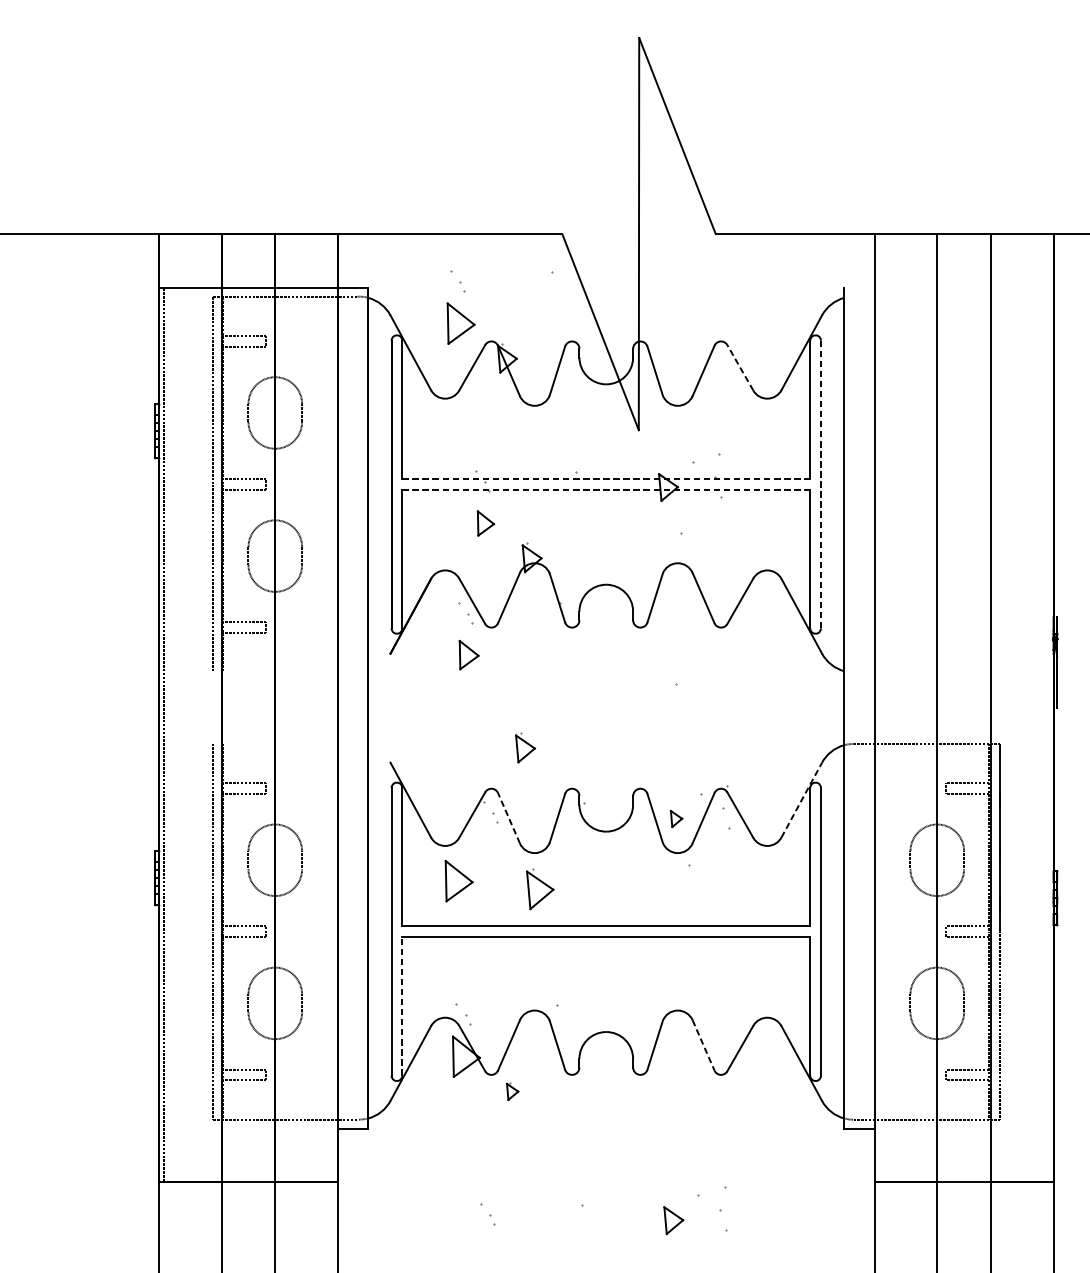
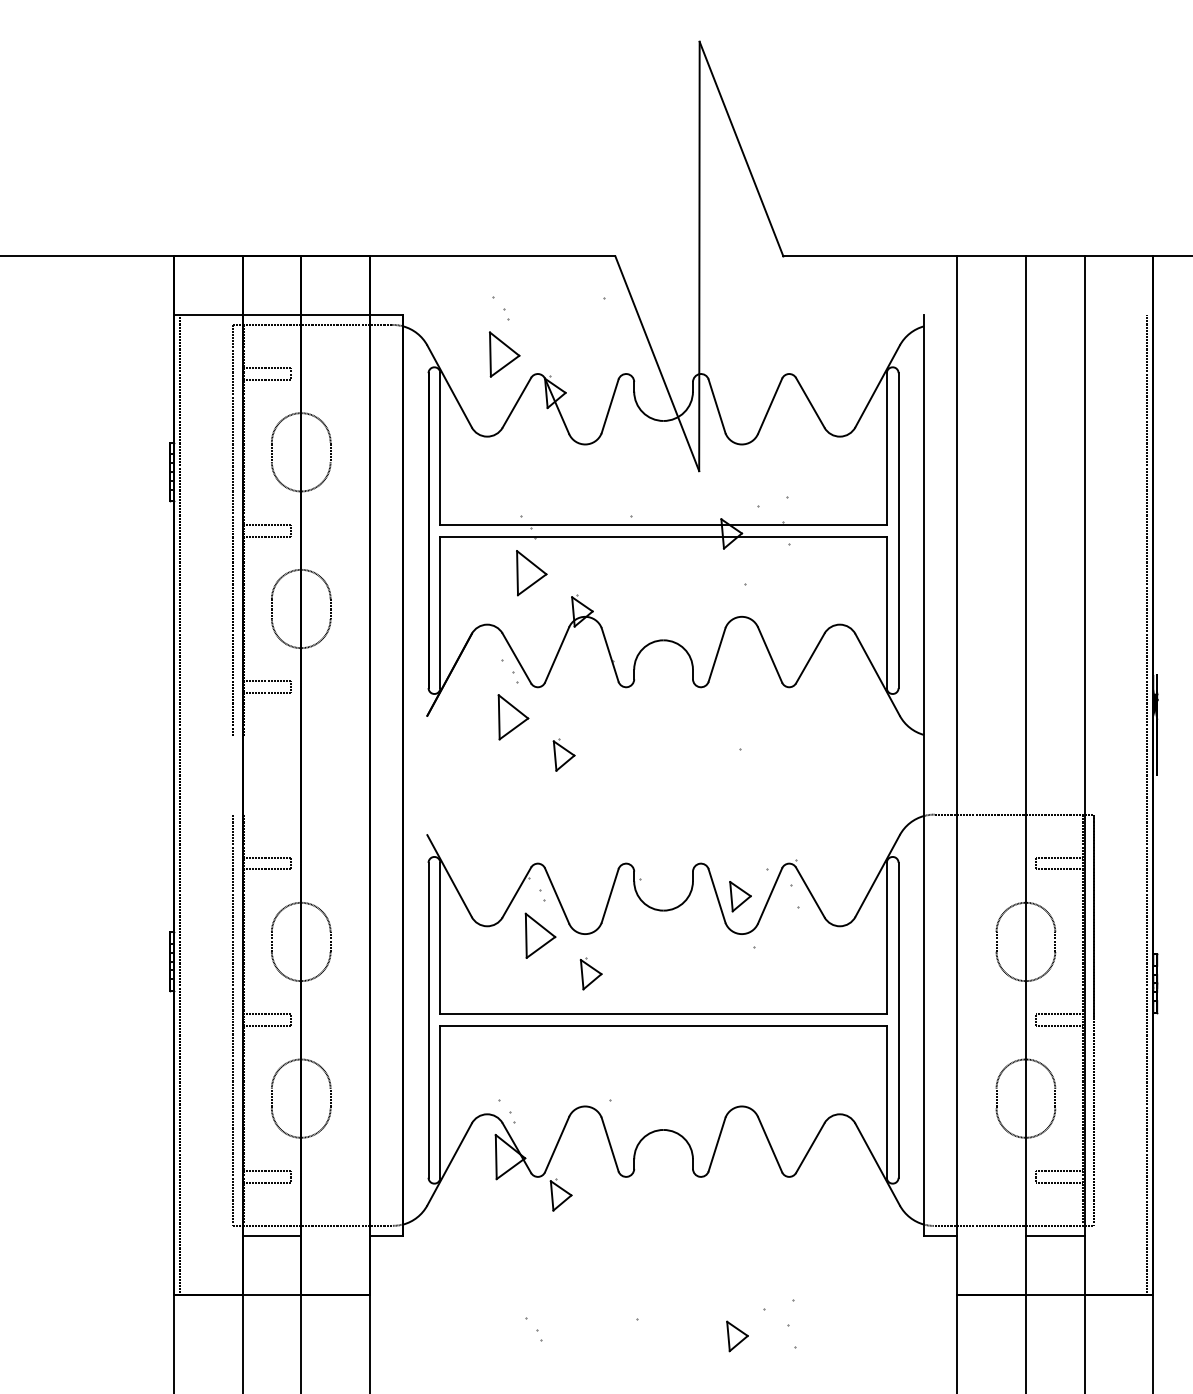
line: (740, 367) -> (810, 402), dashed -> solid
line: (607, 478) -> (664, 524), dashed -> solid
line: (820, 484) -> (898, 530), dashed -> solid
line: (607, 489) -> (664, 536), dashed -> solid
part: (485, 523) -> (531, 573), size x1.67
part: (469, 655) -> (513, 717), size x1.43
line: (1048, 734) -> (1147, 804), added
part: (524, 747) -> (563, 754), moved
line: (801, 800) -> (877, 876), dashed -> solid
line: (508, 817) -> (556, 895), dashed -> solid
part: (676, 818) -> (740, 896), size x1.67
part: (459, 880) -> (540, 935), moved
part: (539, 889) -> (590, 973), size x0.71
line: (402, 1006) -> (440, 1101), dashed -> solid
line: (703, 1046) -> (770, 1145), dashed -> solid
part: (512, 1090) -> (560, 1194), size x1.67
line: (248, 1128) -> (271, 1235), added
line: (963, 1128) -> (1054, 1235), added

